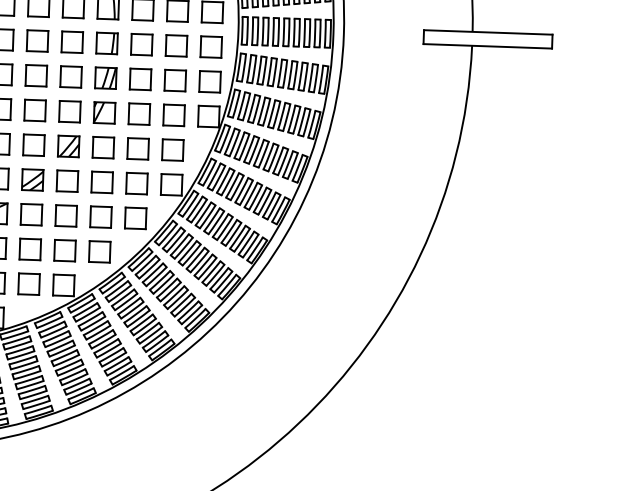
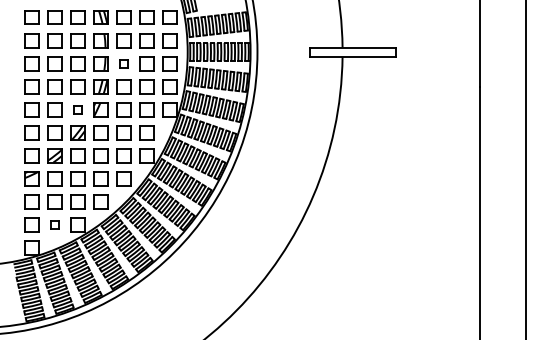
part: (140, 44) -> (123, 63), size x0.6
part: (69, 111) -> (77, 109), size x0.6
part: (28, 283) -> (54, 224), size x0.6

